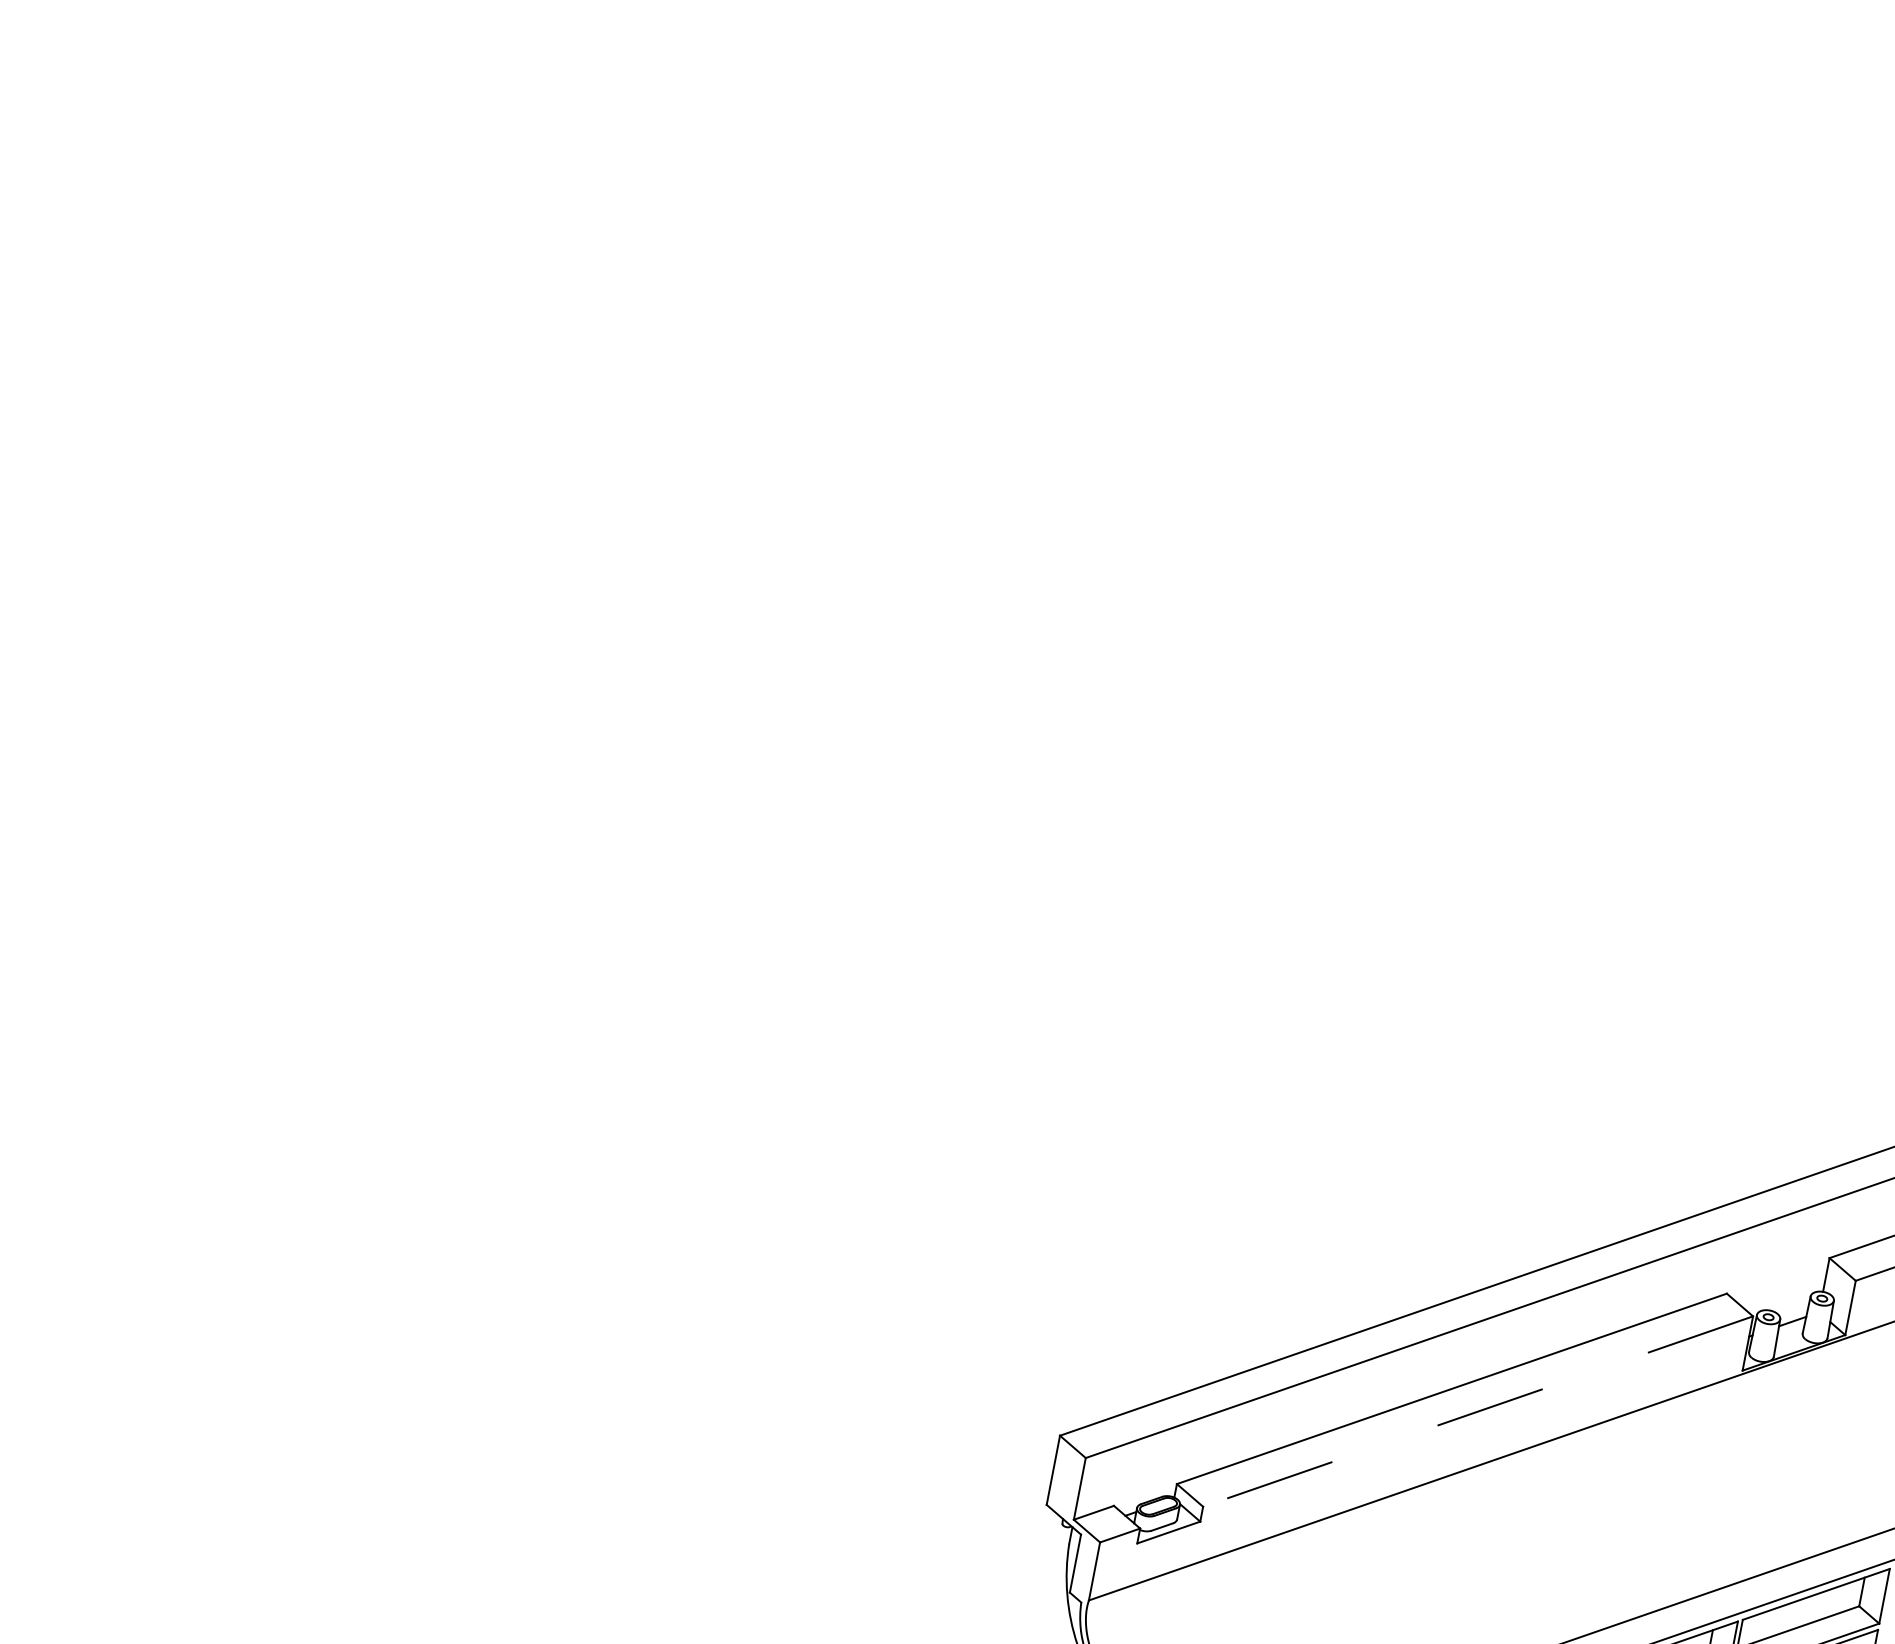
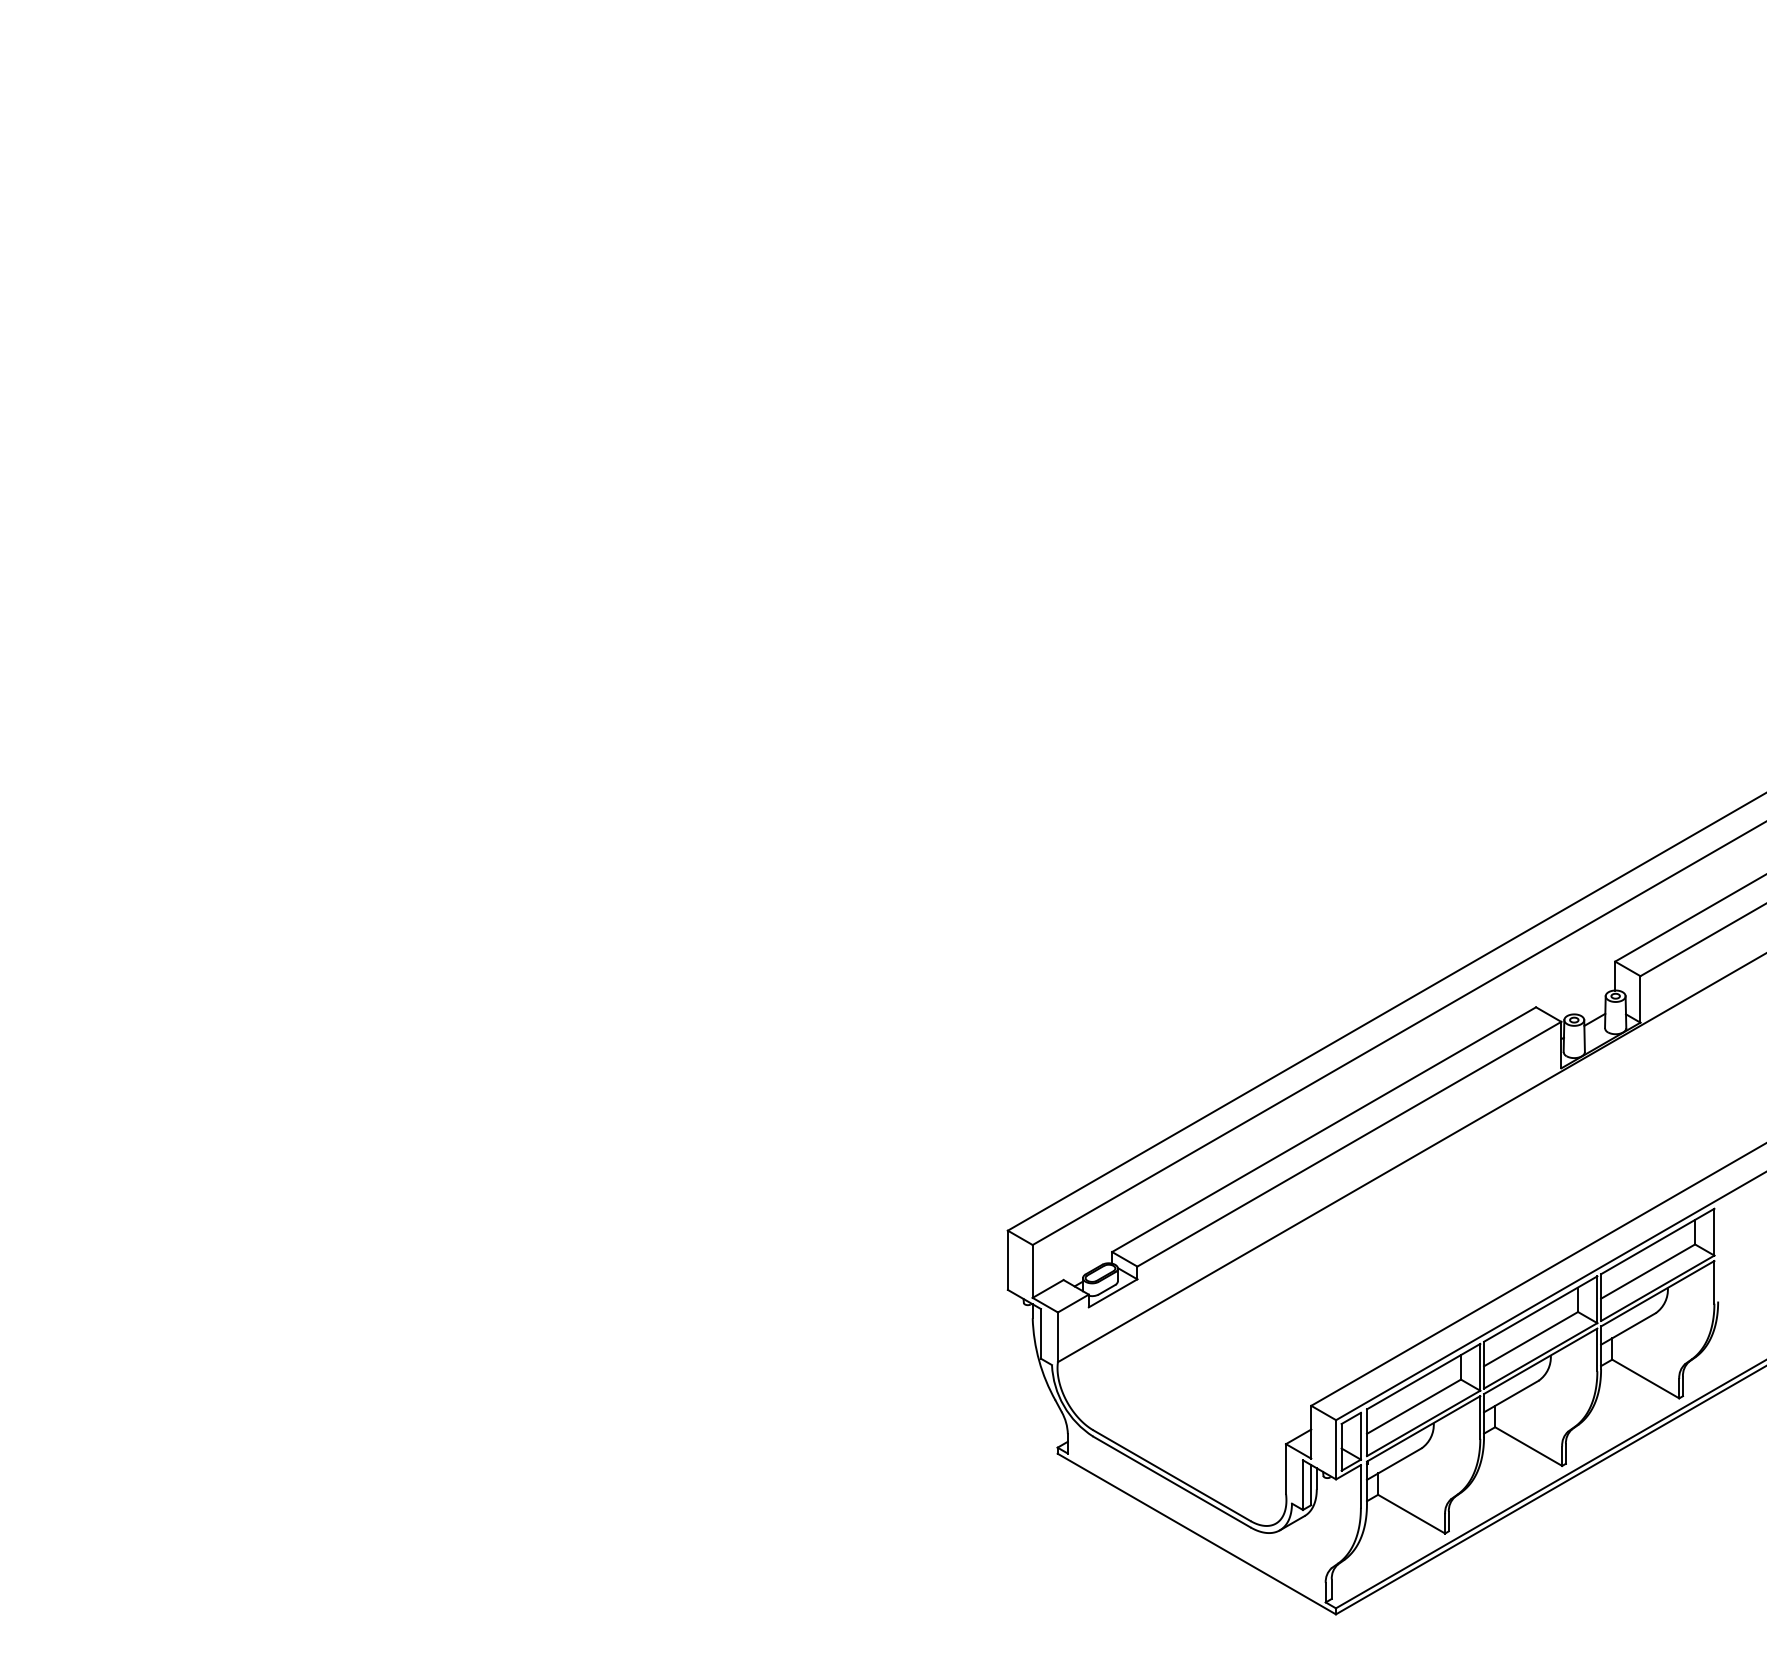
line: (1478, 1411) -> (1349, 1144), dashed -> solid

